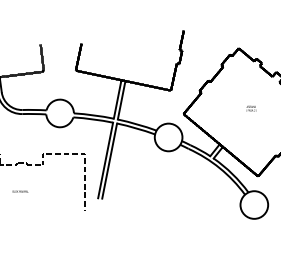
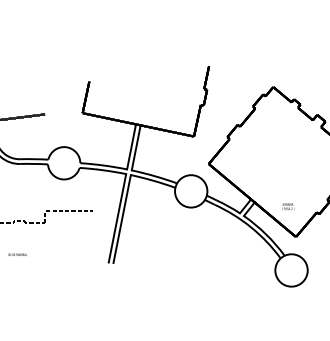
line: (42, 58) -> (43, 98), removed
text: (251, 108) -> (288, 206), moved
line: (84, 182) -> (92, 244), removed

